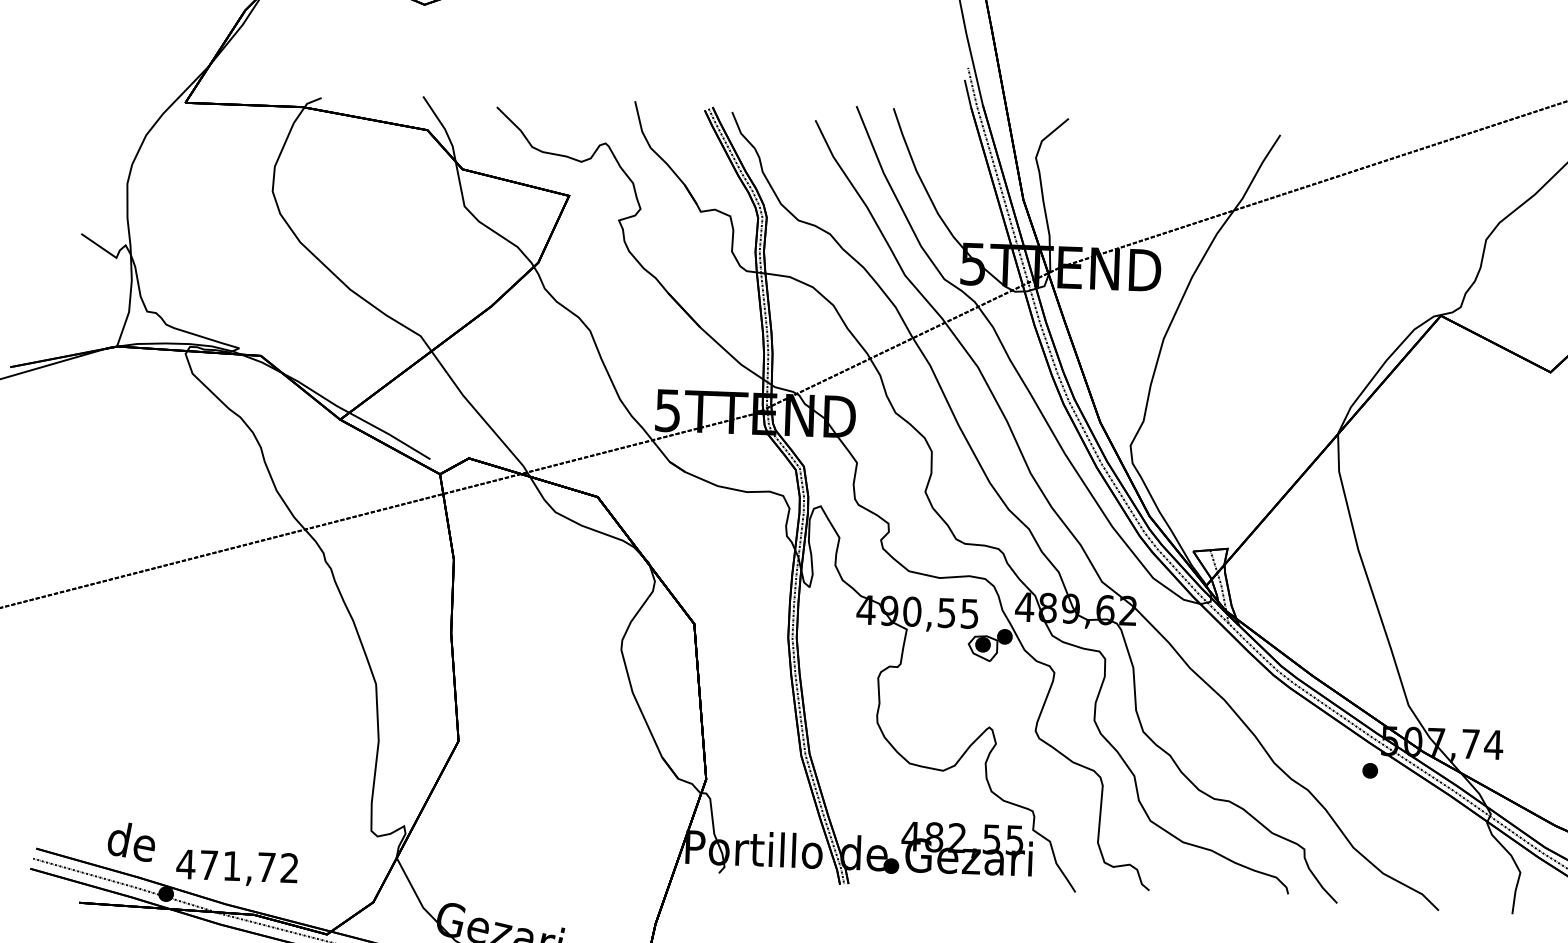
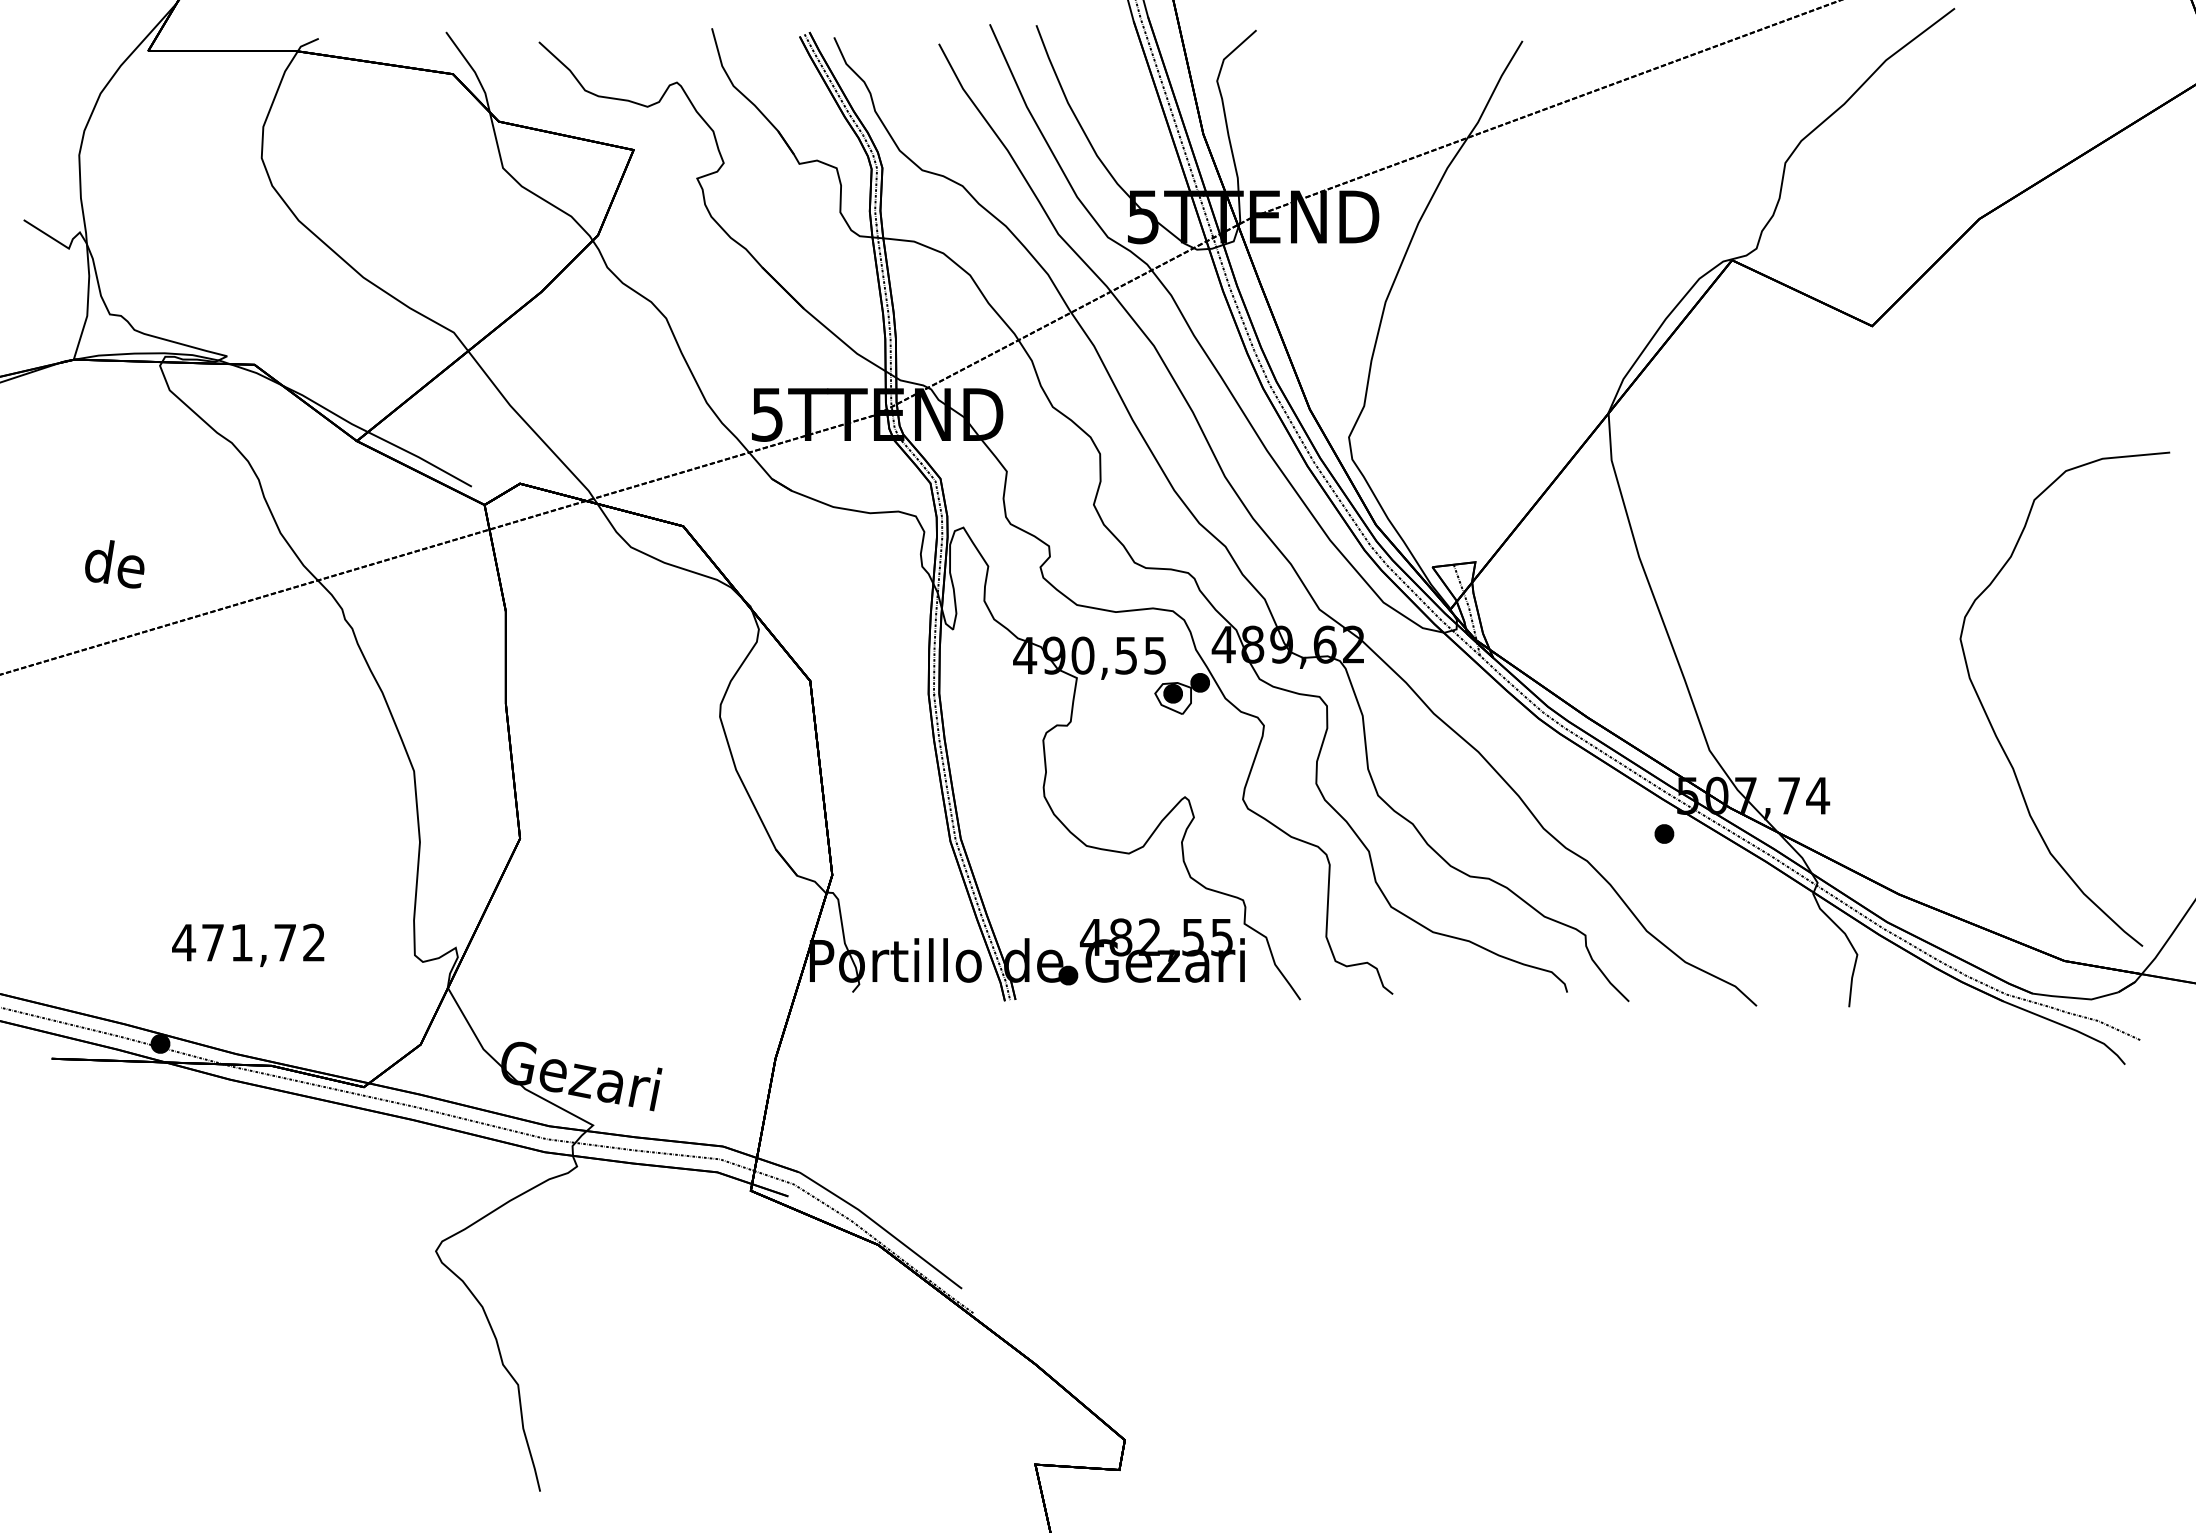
text: (131, 842) -> (114, 564), moved
text: (237, 867) -> (248, 944), moved

